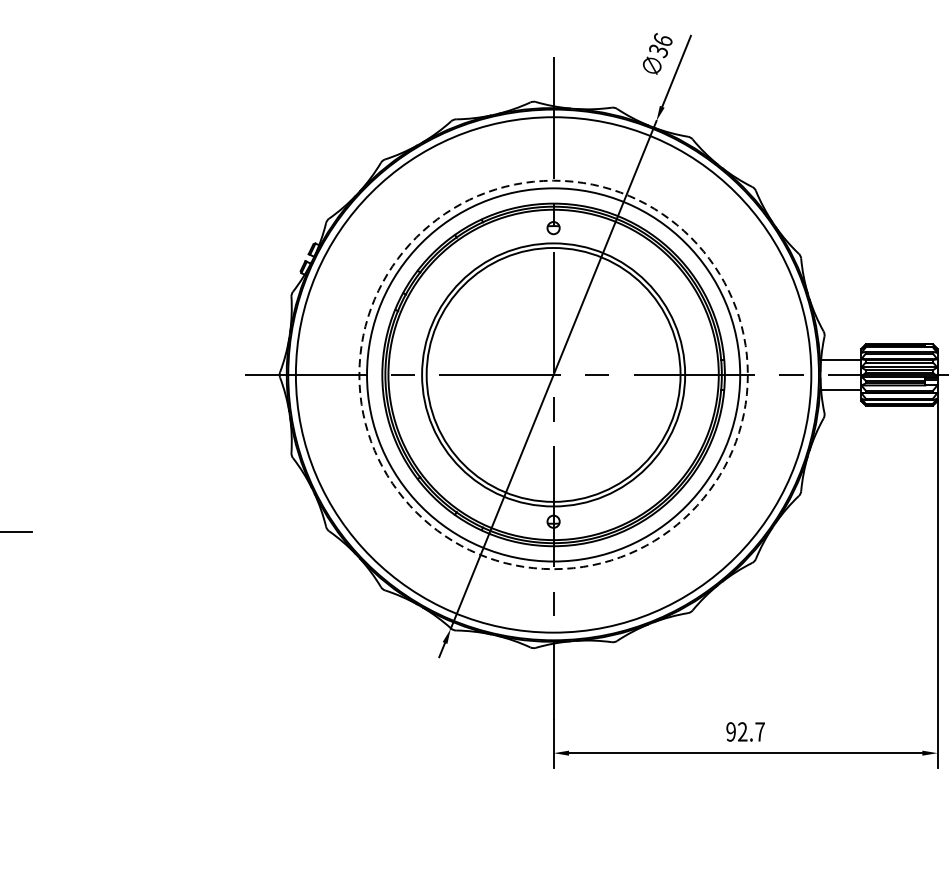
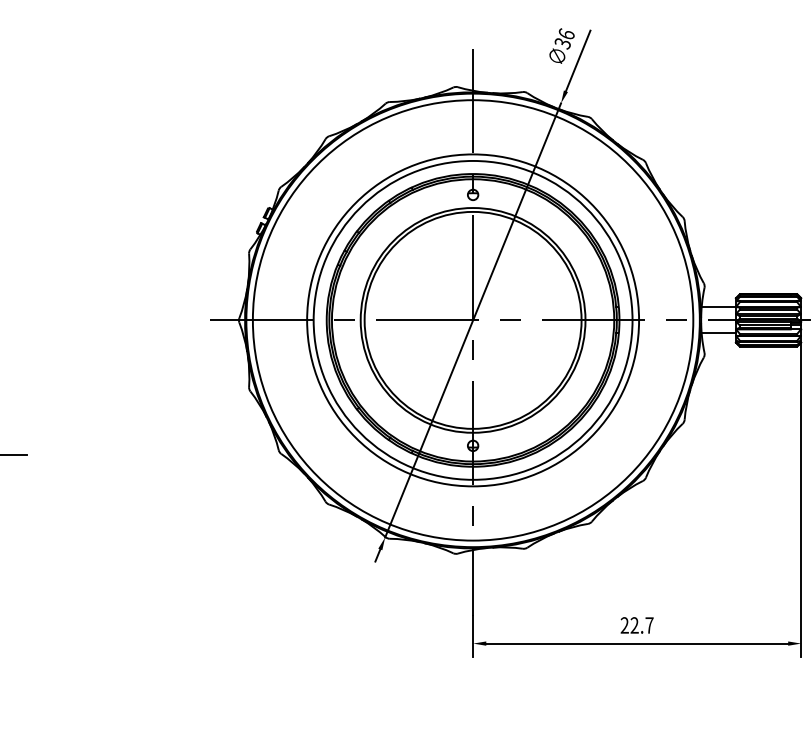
circle: (554, 375) -> (473, 320), dashed -> solid
text: (730, 731) -> (624, 625), 92.7 -> 22.7

